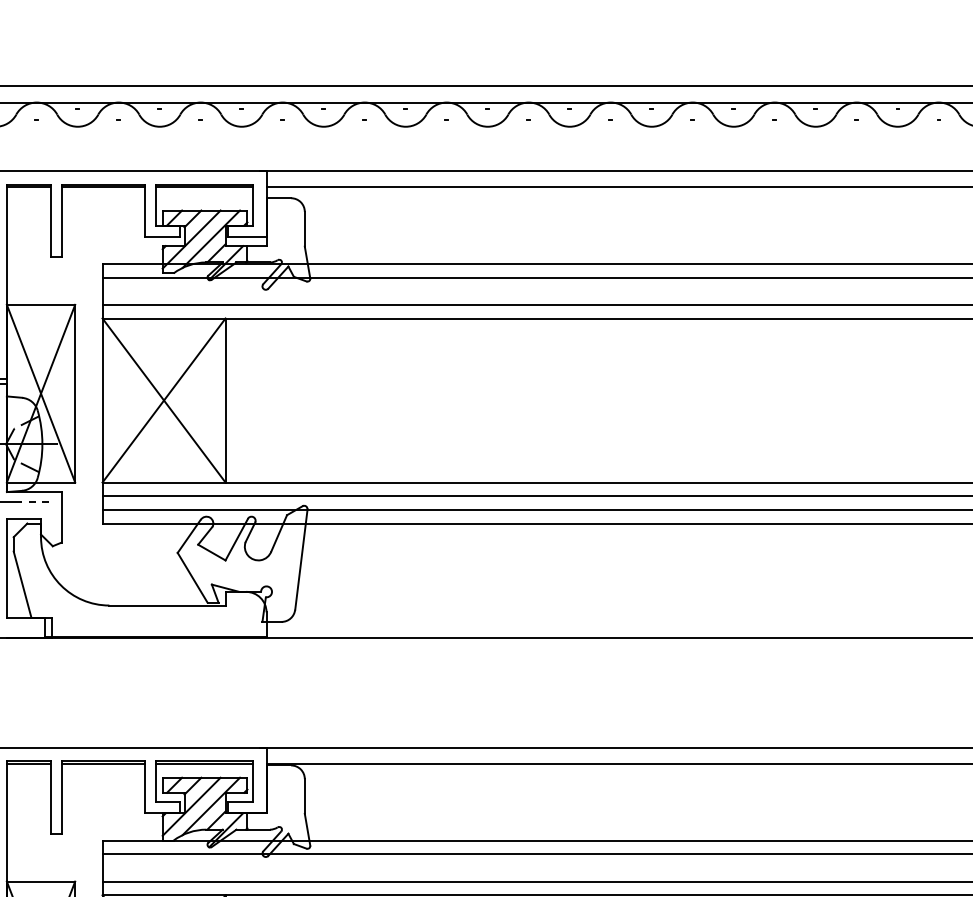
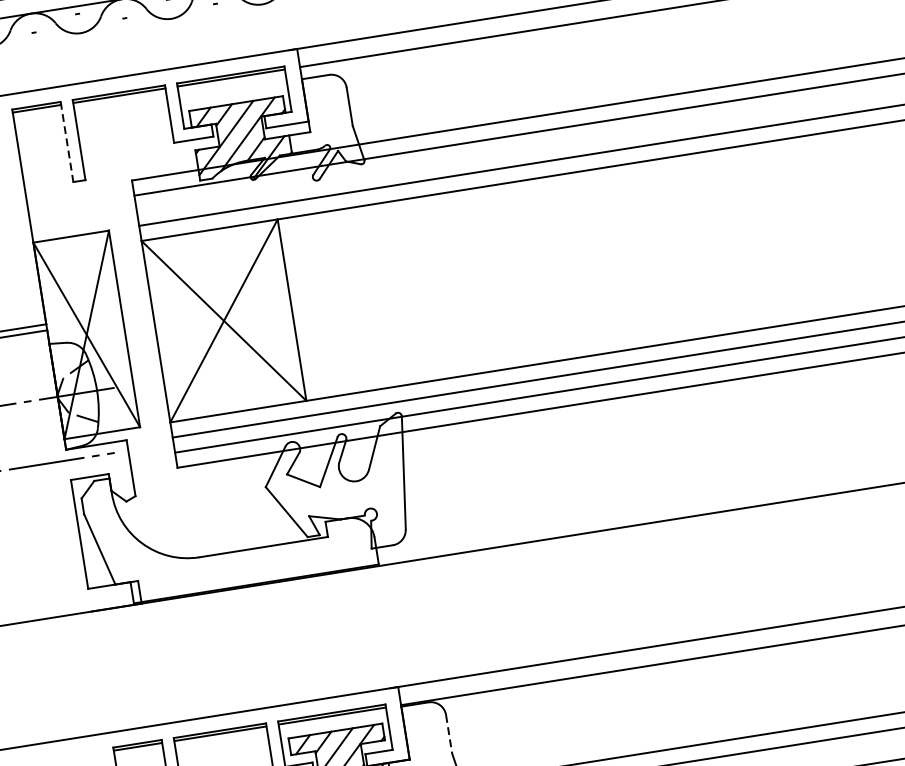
line: (50, 221) -> (67, 142), solid -> dashed
line: (304, 796) -> (448, 734), solid -> dashed

